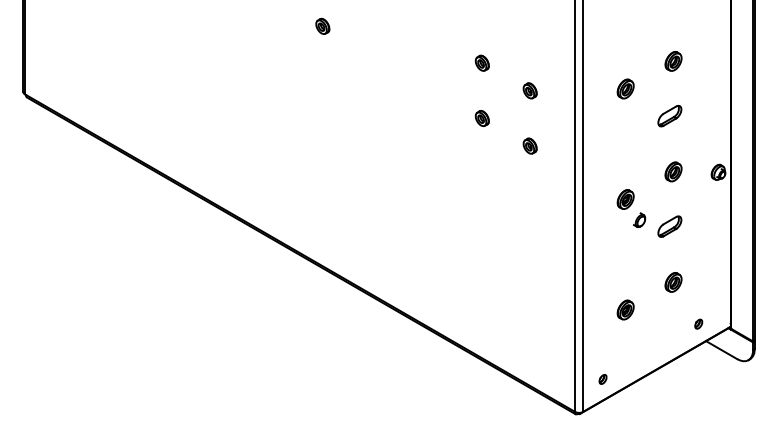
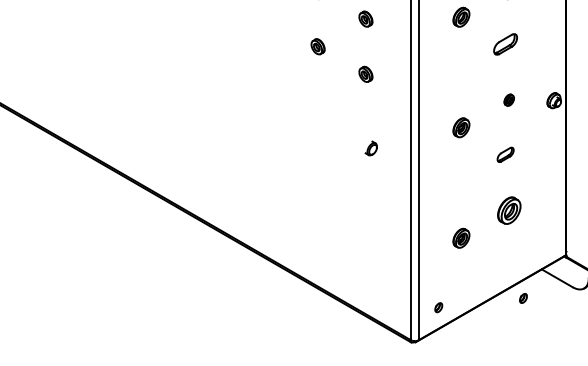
part: (673, 171) -> (509, 99), size x0.6
part: (639, 219) -> (371, 147), moved
part: (669, 226) -> (505, 154), size x0.7
part: (673, 282) -> (509, 210), size x1.4
part: (698, 323) -> (523, 297), moved

